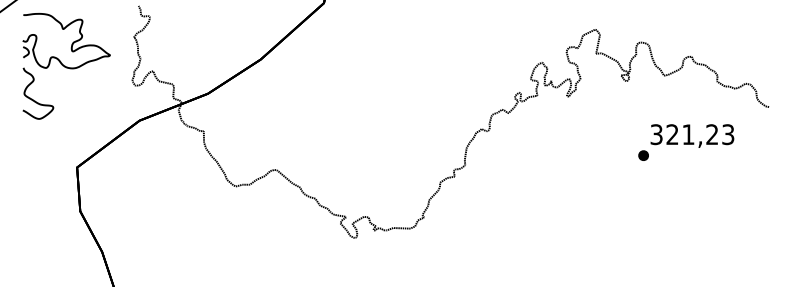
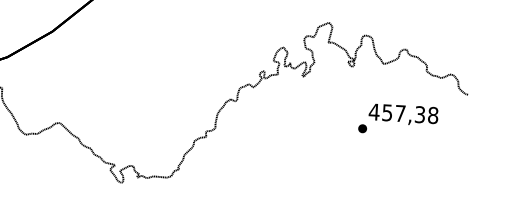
text: (692, 134) -> (403, 113), 321,23 -> 457,38

